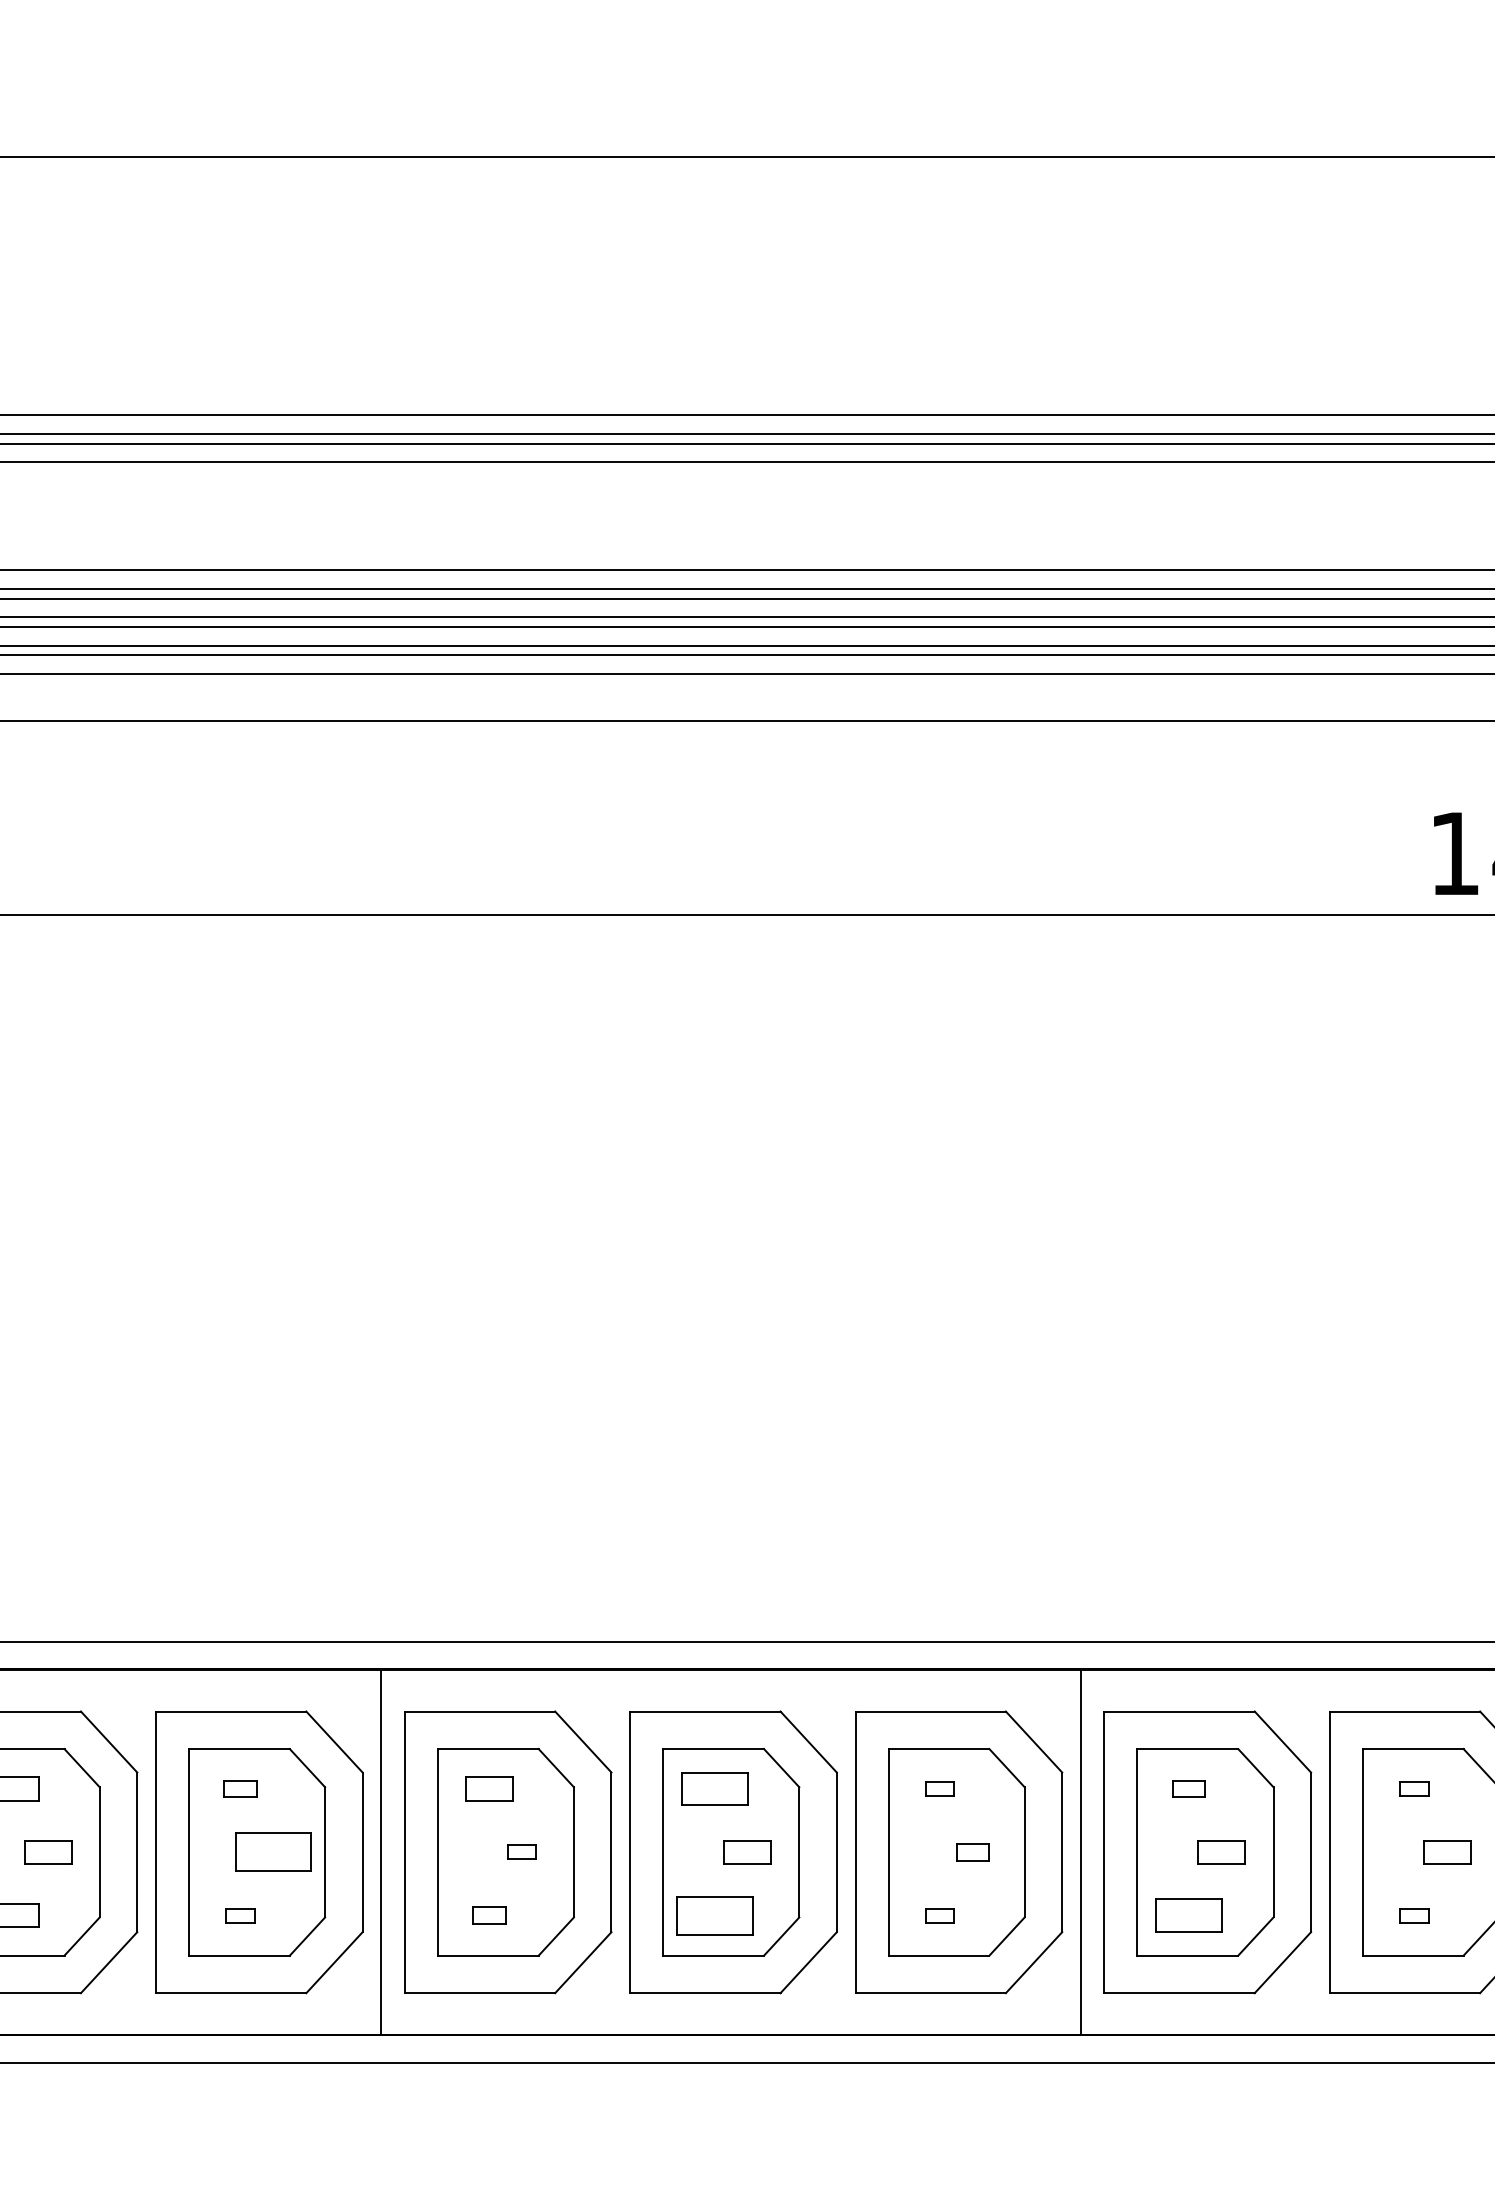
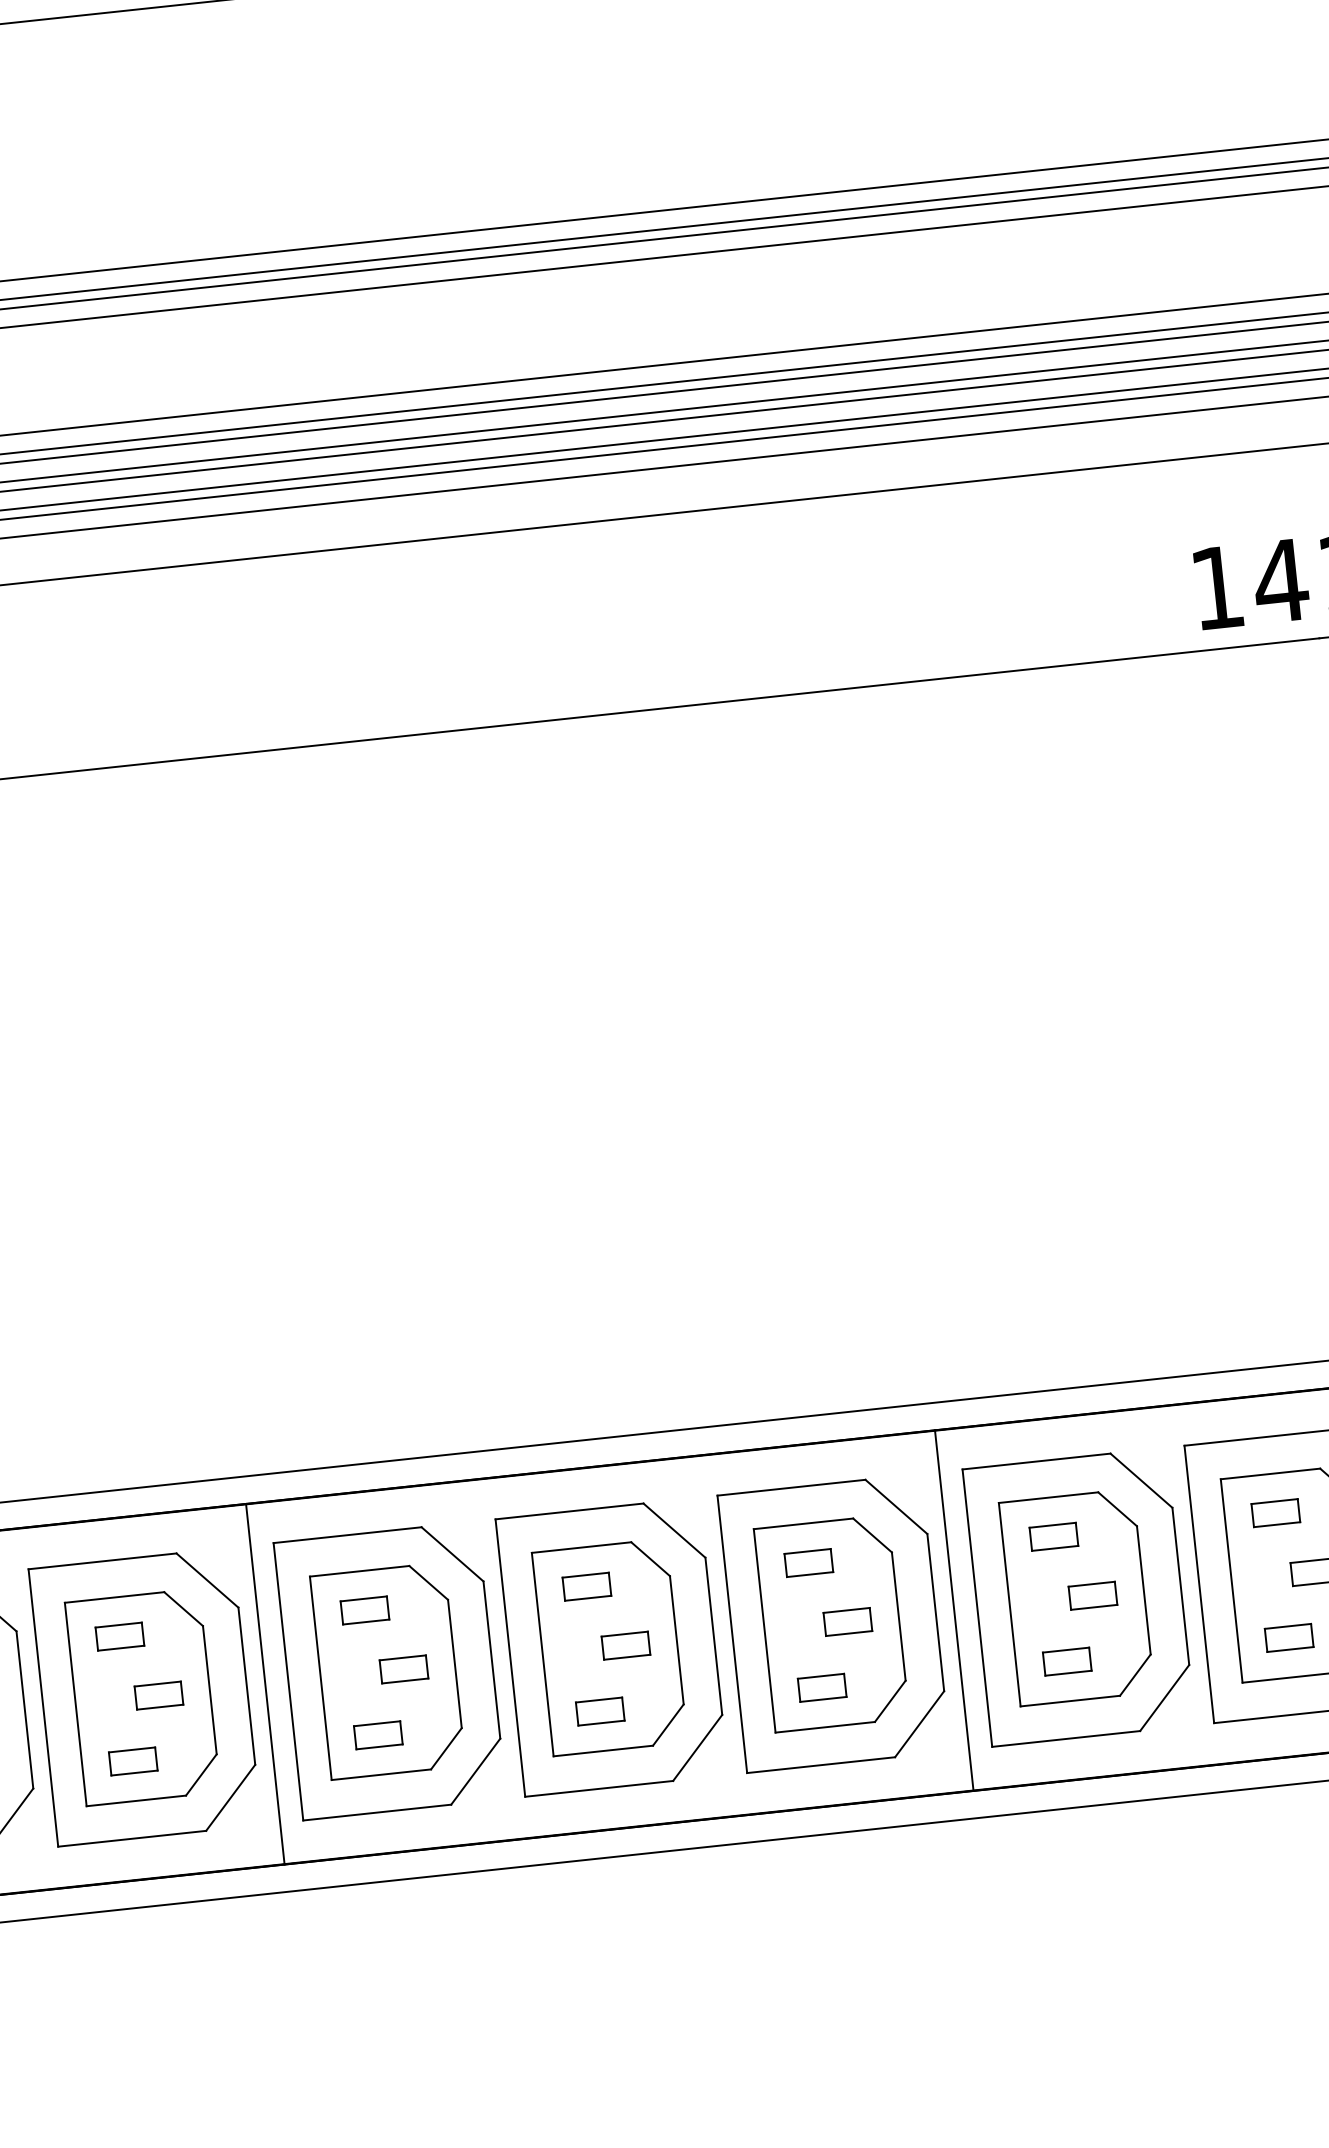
part: (240, 1788) -> (119, 1636), size x1.43
part: (714, 1788) -> (586, 1586), size x0.71
part: (940, 1788) -> (809, 1562), size x1.67
part: (1188, 1788) -> (1053, 1536), size x1.43
part: (1414, 1788) -> (1275, 1512), size x1.67
part: (273, 1852) -> (159, 1695), size x0.62
part: (522, 1852) -> (404, 1669), size x1.67
part: (972, 1852) -> (847, 1622), size x1.43
part: (240, 1915) -> (133, 1761), size x1.67
part: (489, 1915) -> (378, 1735), size x1.43
part: (714, 1915) -> (599, 1711), size x0.62
part: (940, 1915) -> (822, 1687), size x1.67
part: (1188, 1915) -> (1066, 1661), size x0.71
part: (1414, 1915) -> (1289, 1637), size x1.67

